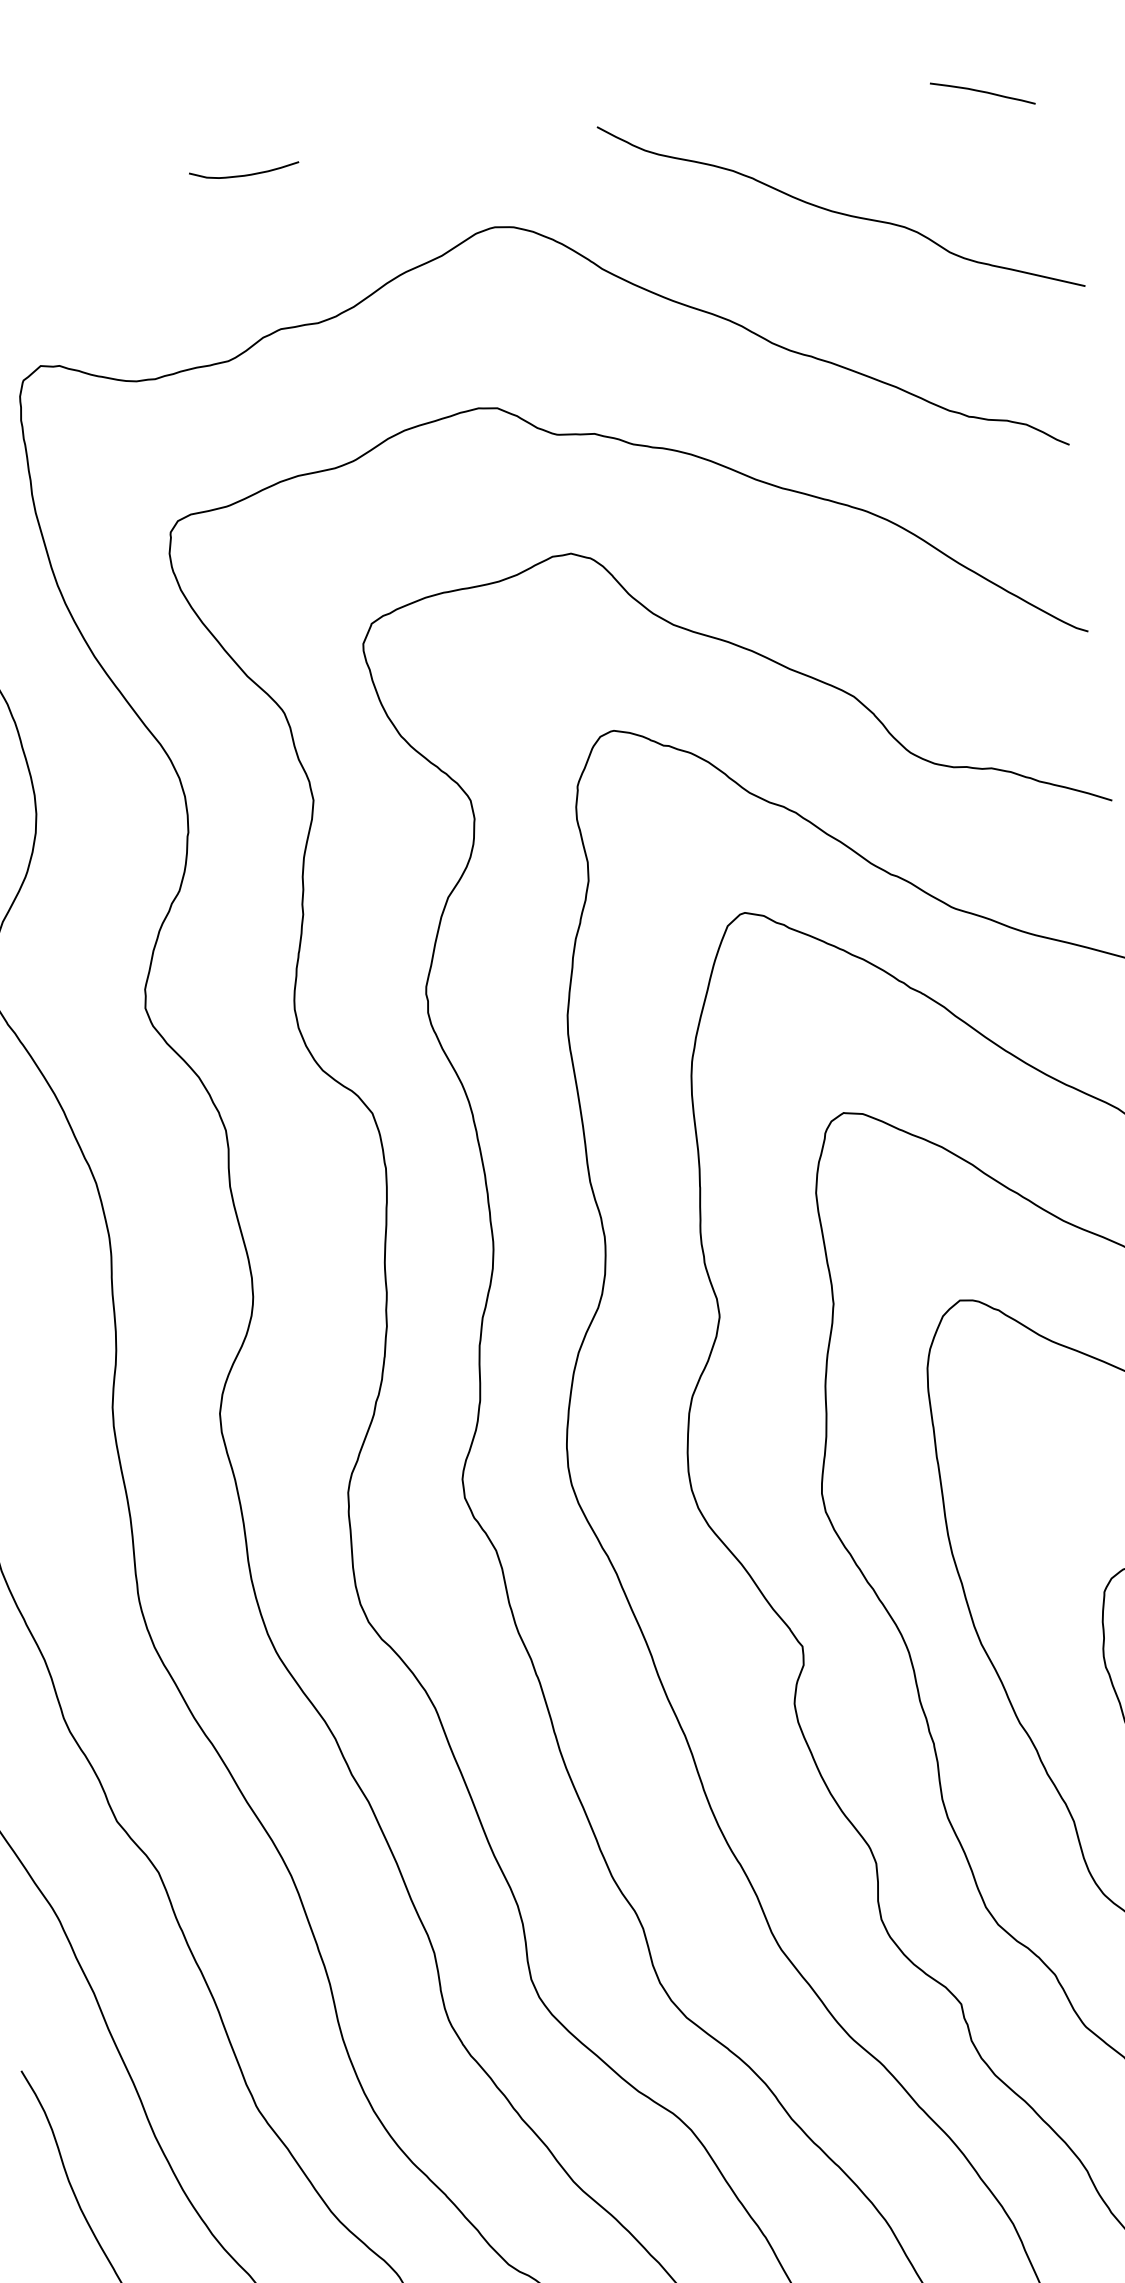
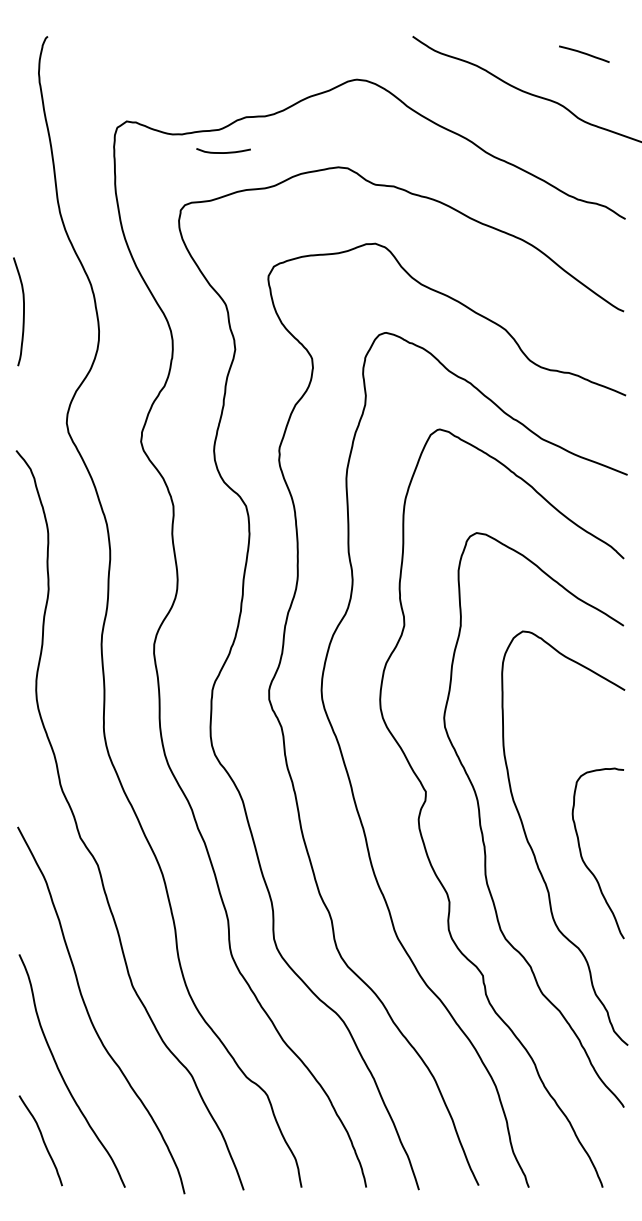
line: (982, 91) -> (584, 53), moved
curve: (244, 174) -> (223, 152), moved

